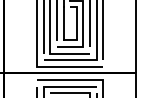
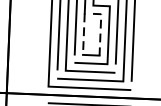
line: (76, 20) -> (100, 30), solid -> dashed
line: (63, 24) -> (83, 34), solid -> dashed

